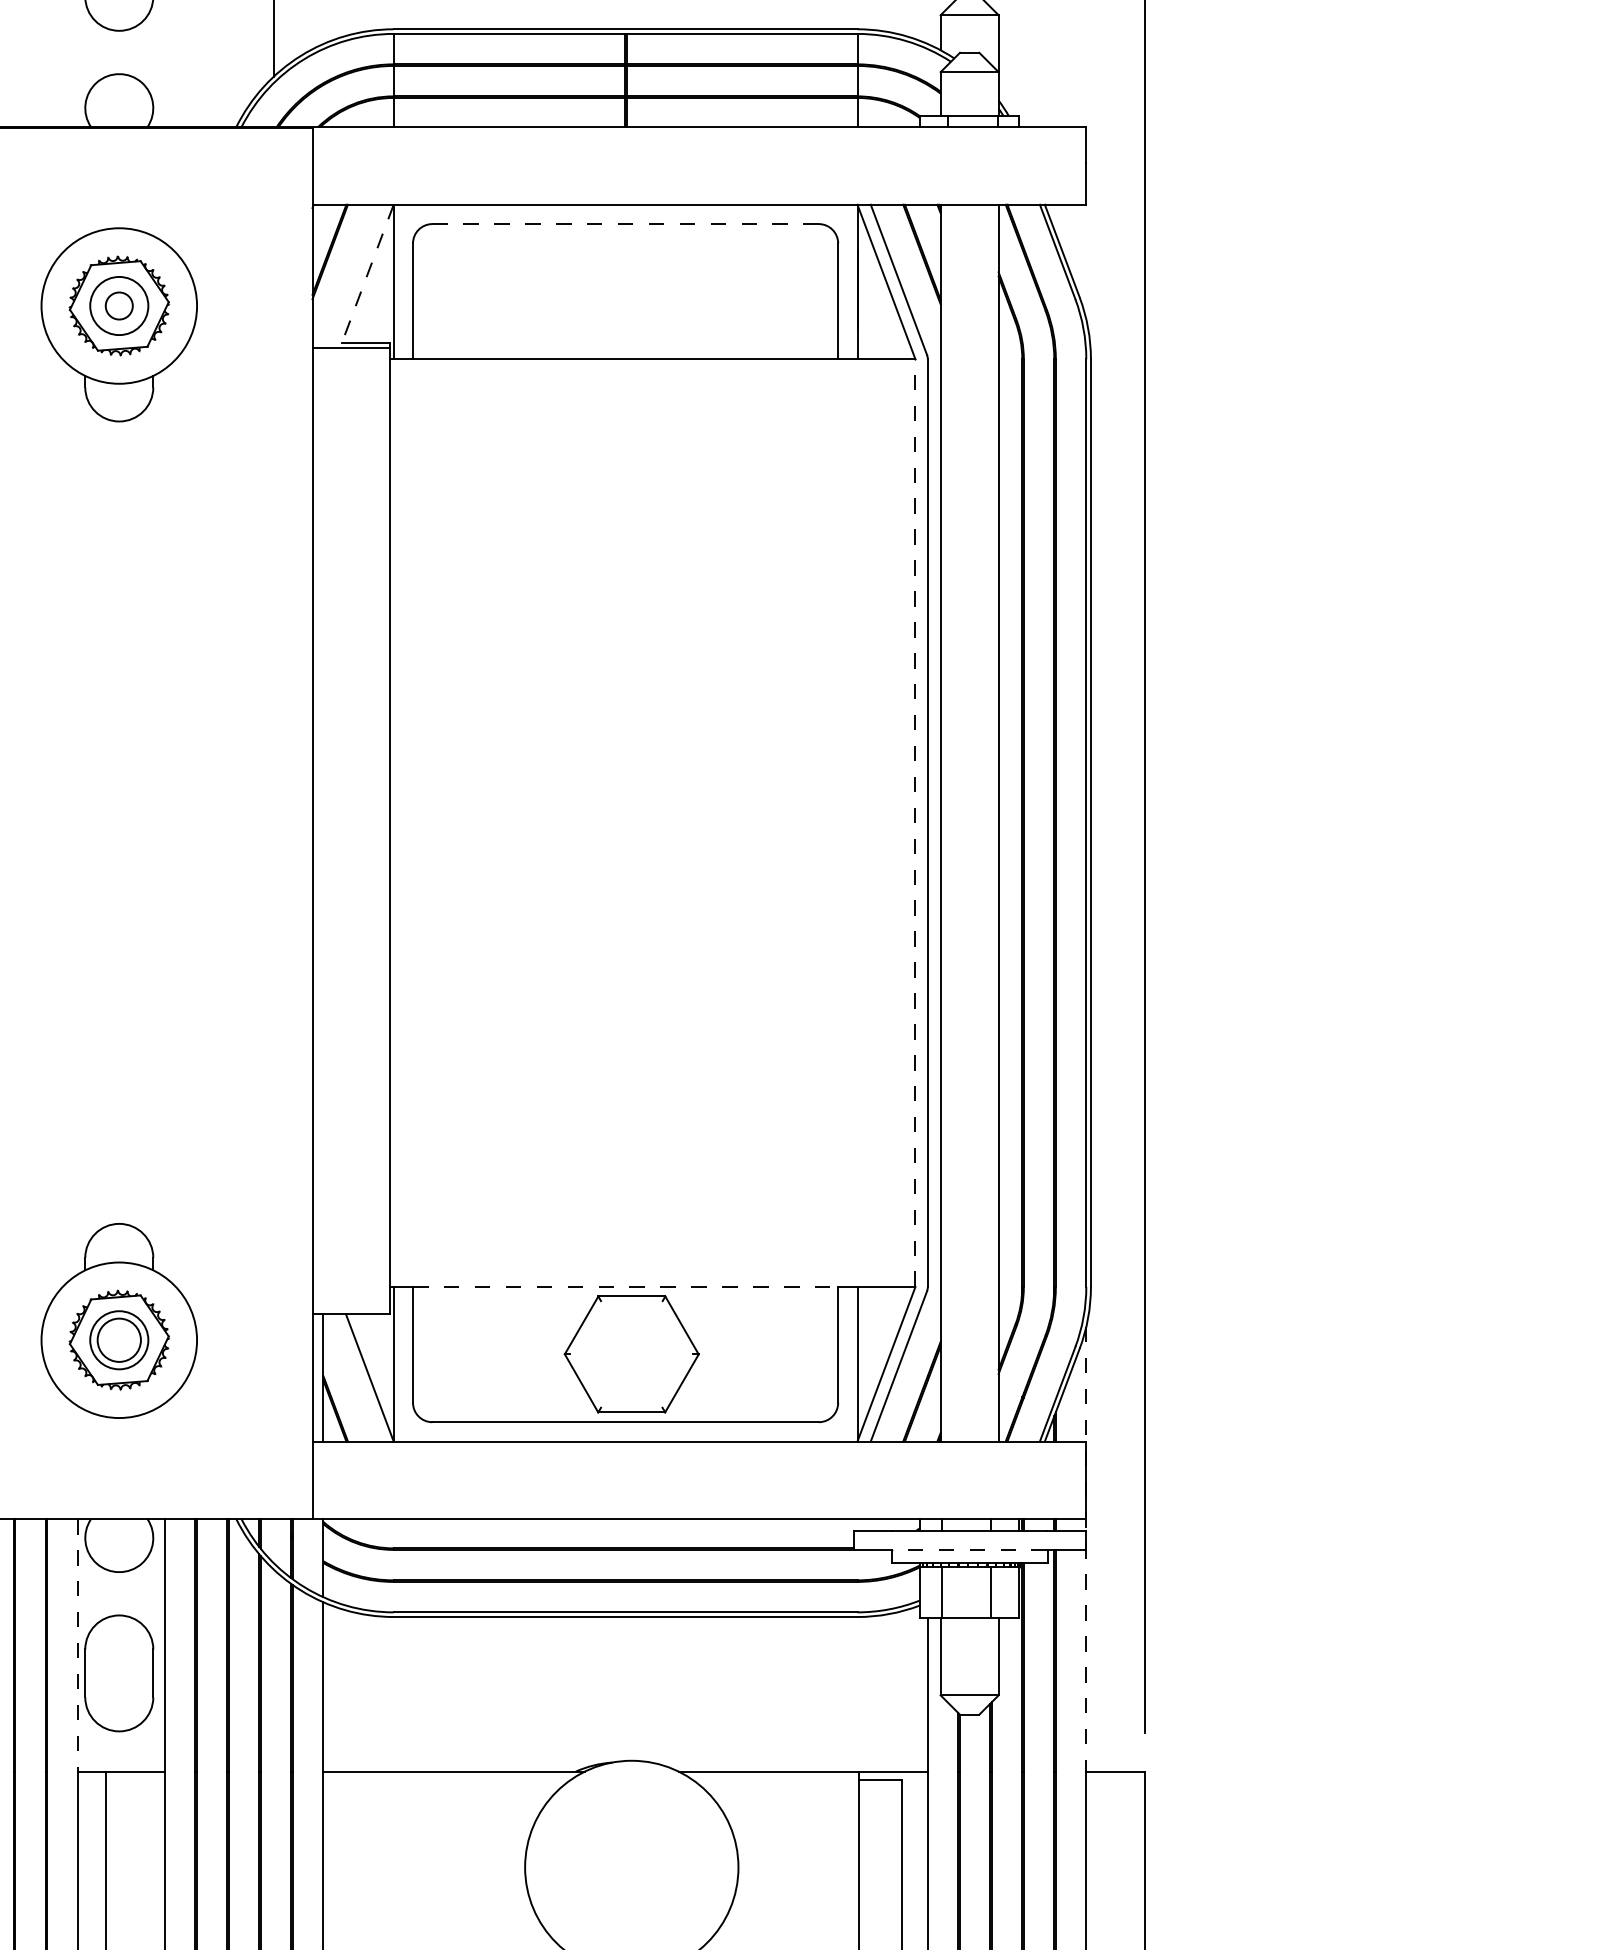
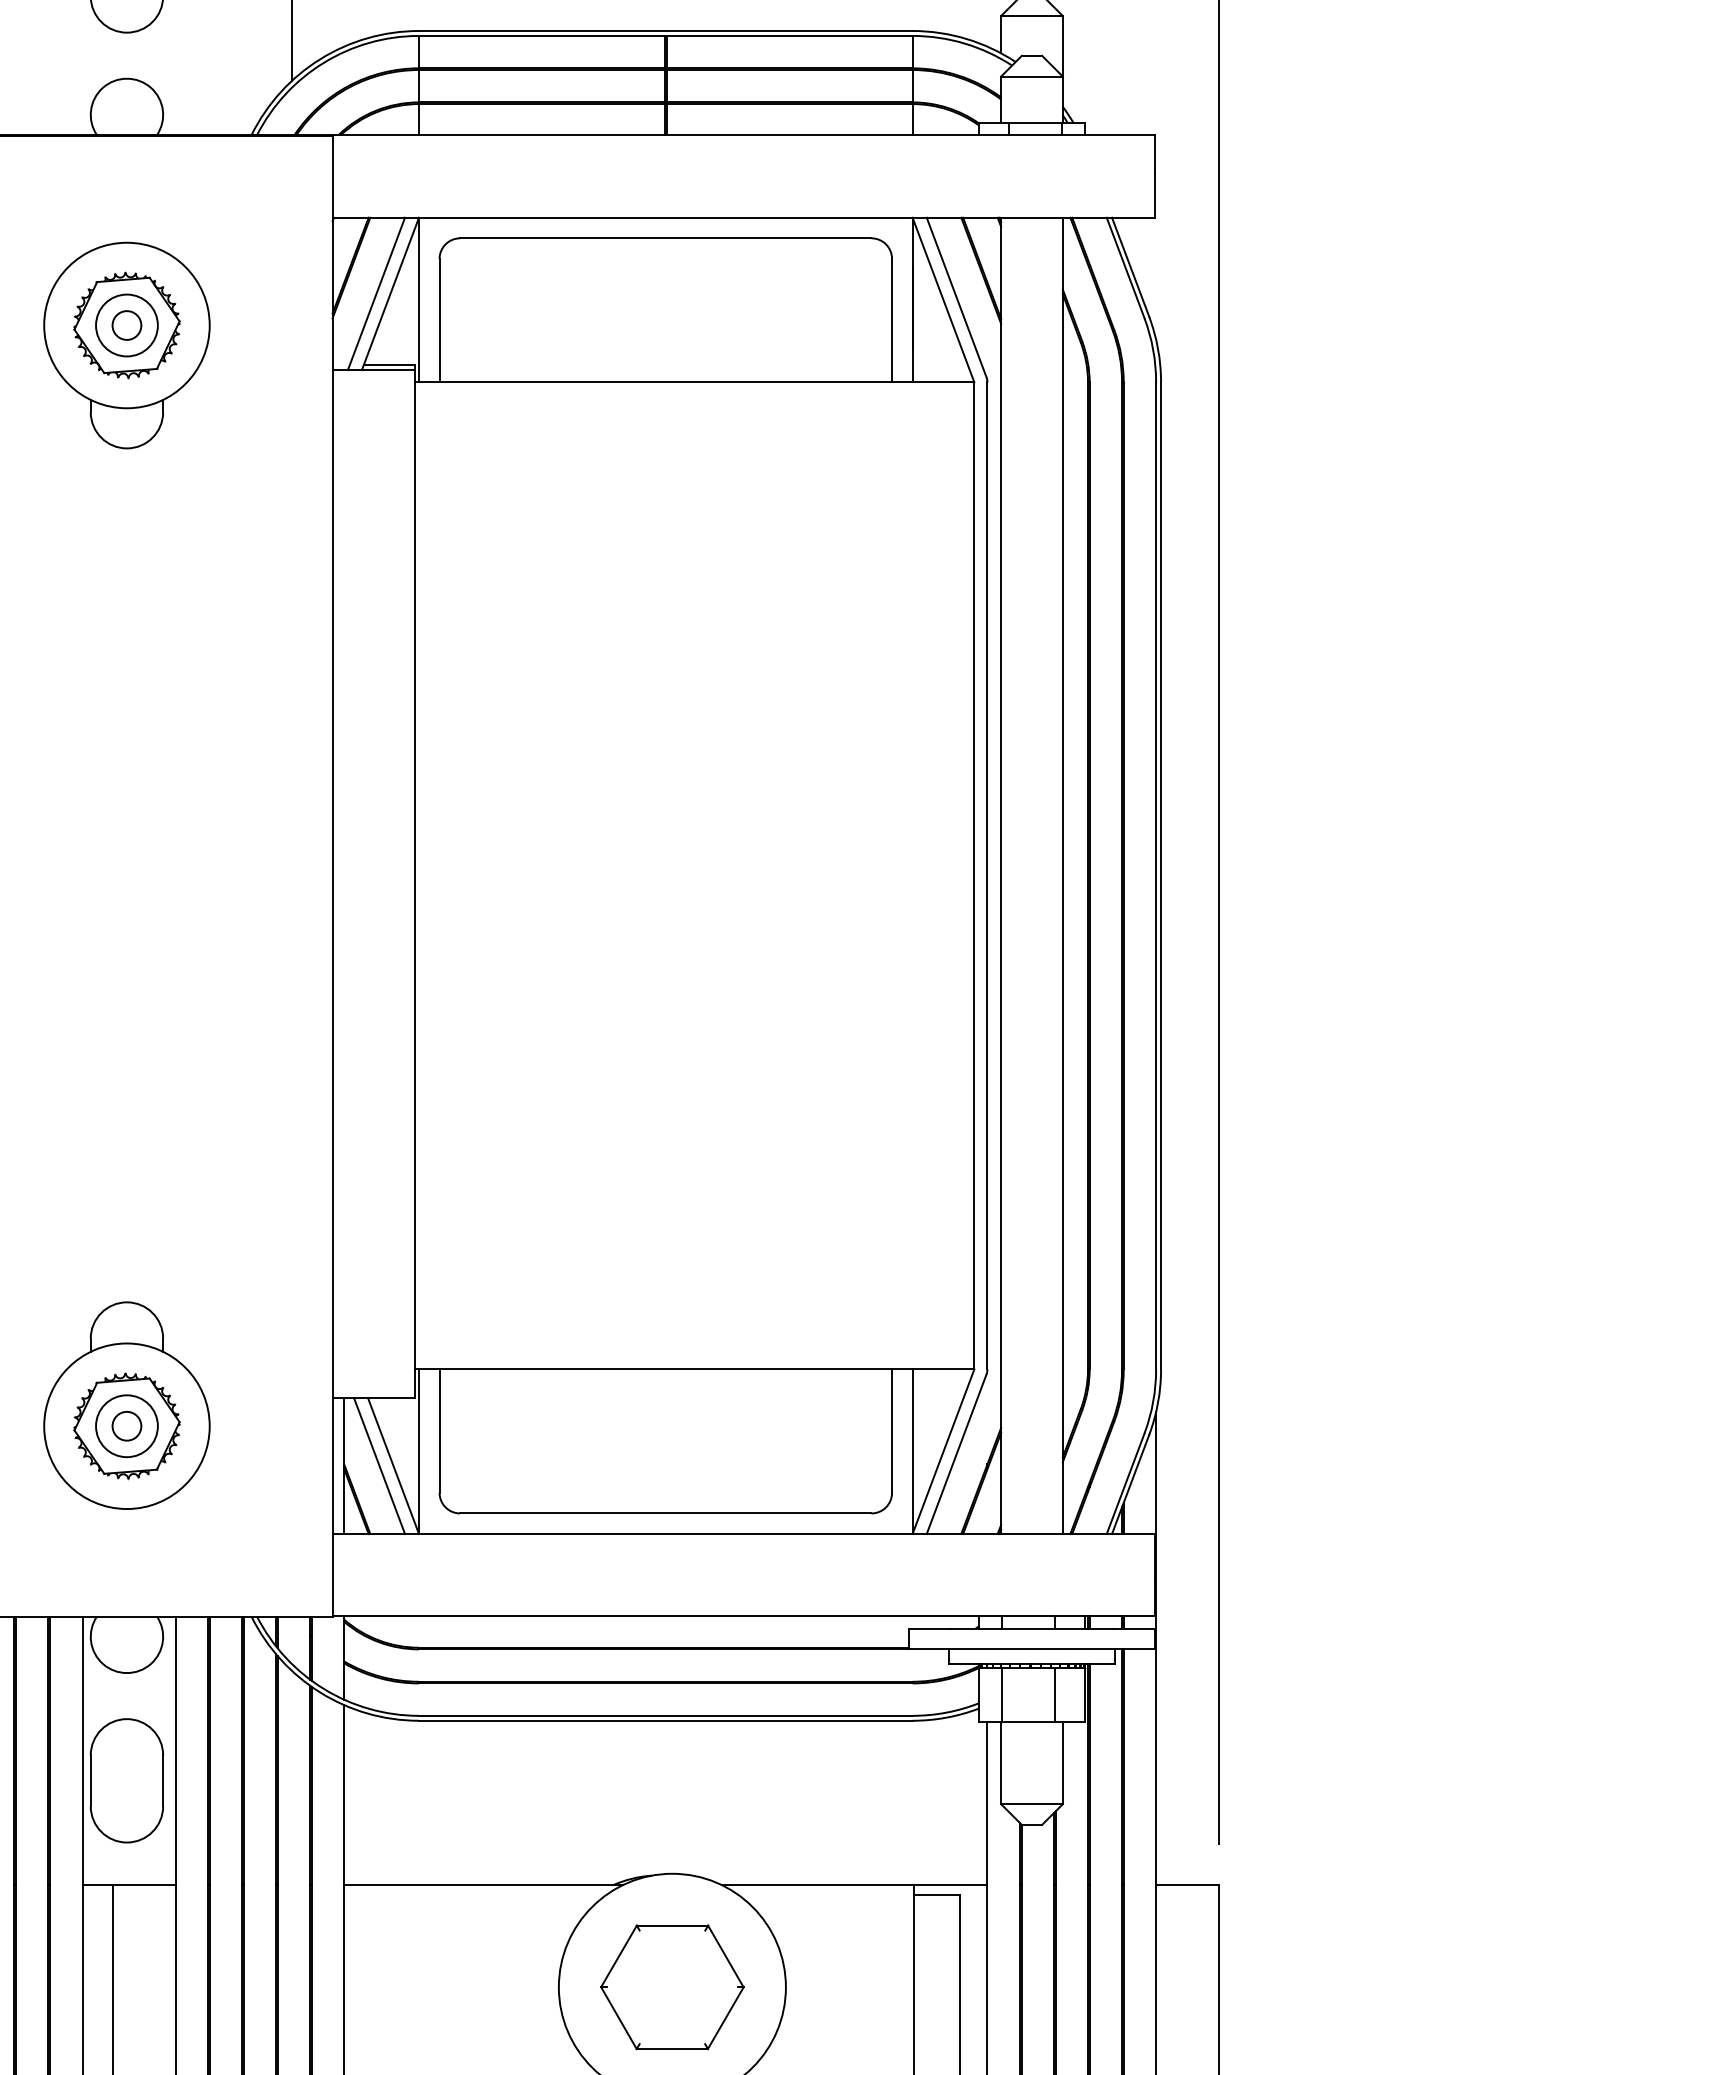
line: (625, 224) -> (665, 238), dashed -> solid
line: (353, 275) -> (376, 293), added
line: (366, 276) -> (390, 294), dashed -> solid
line: (915, 822) -> (974, 875), dashed -> solid
line: (626, 1286) -> (666, 1369), dashed -> solid
circle: (118, 1339) -> (126, 1425), size x0.62
part: (631, 1354) -> (672, 1987), moved
line: (356, 1378) -> (379, 1466), added
line: (1086, 1549) -> (1156, 1648), dashed -> solid
line: (969, 1550) -> (1031, 1649), dashed -> solid
line: (77, 1645) -> (82, 1751), dashed -> solid

